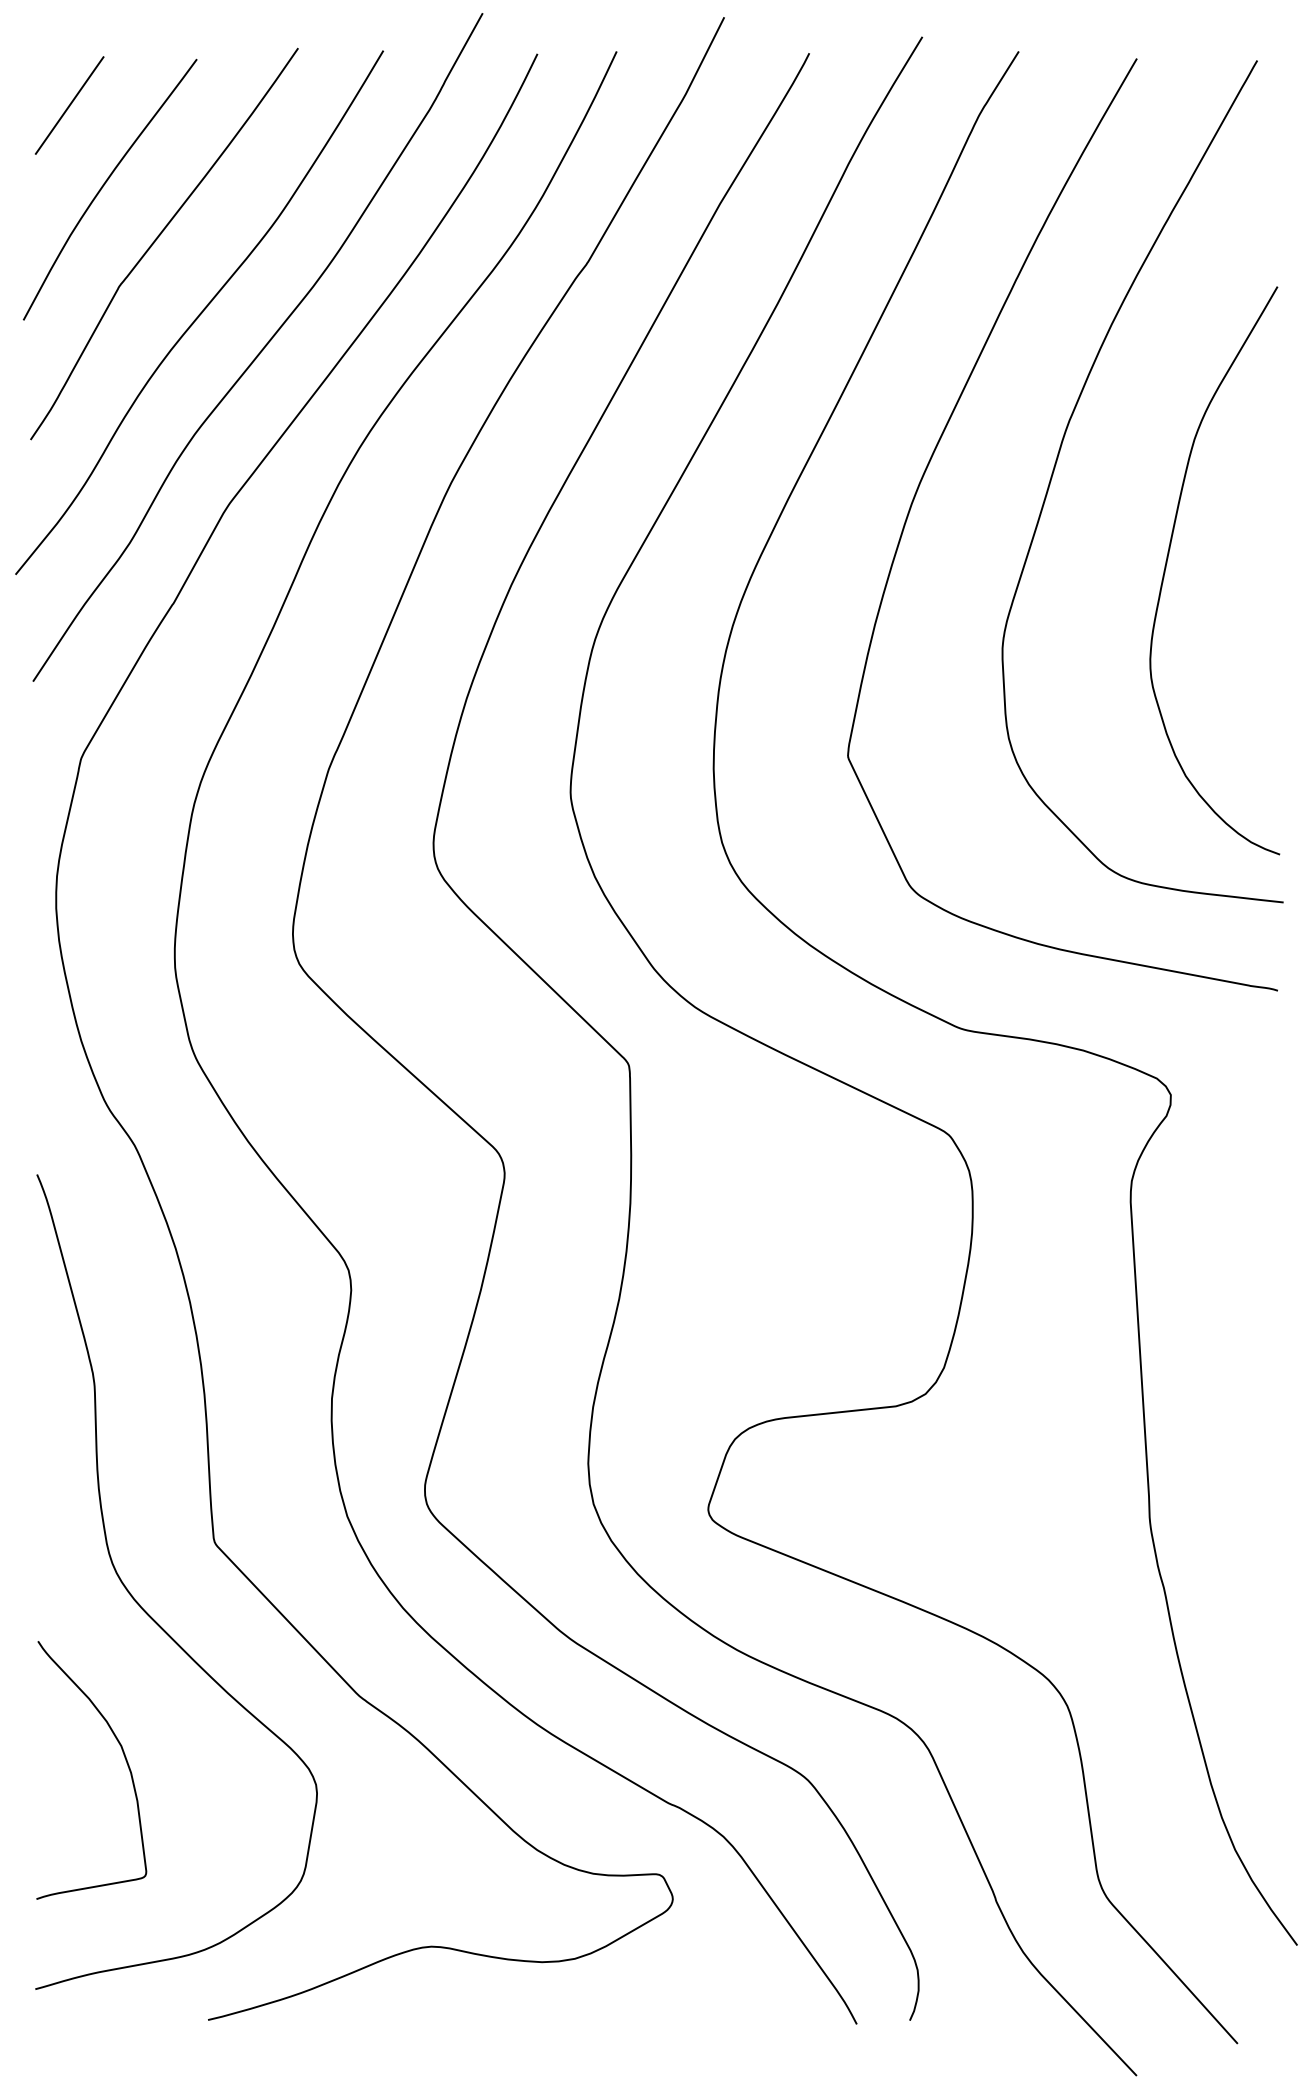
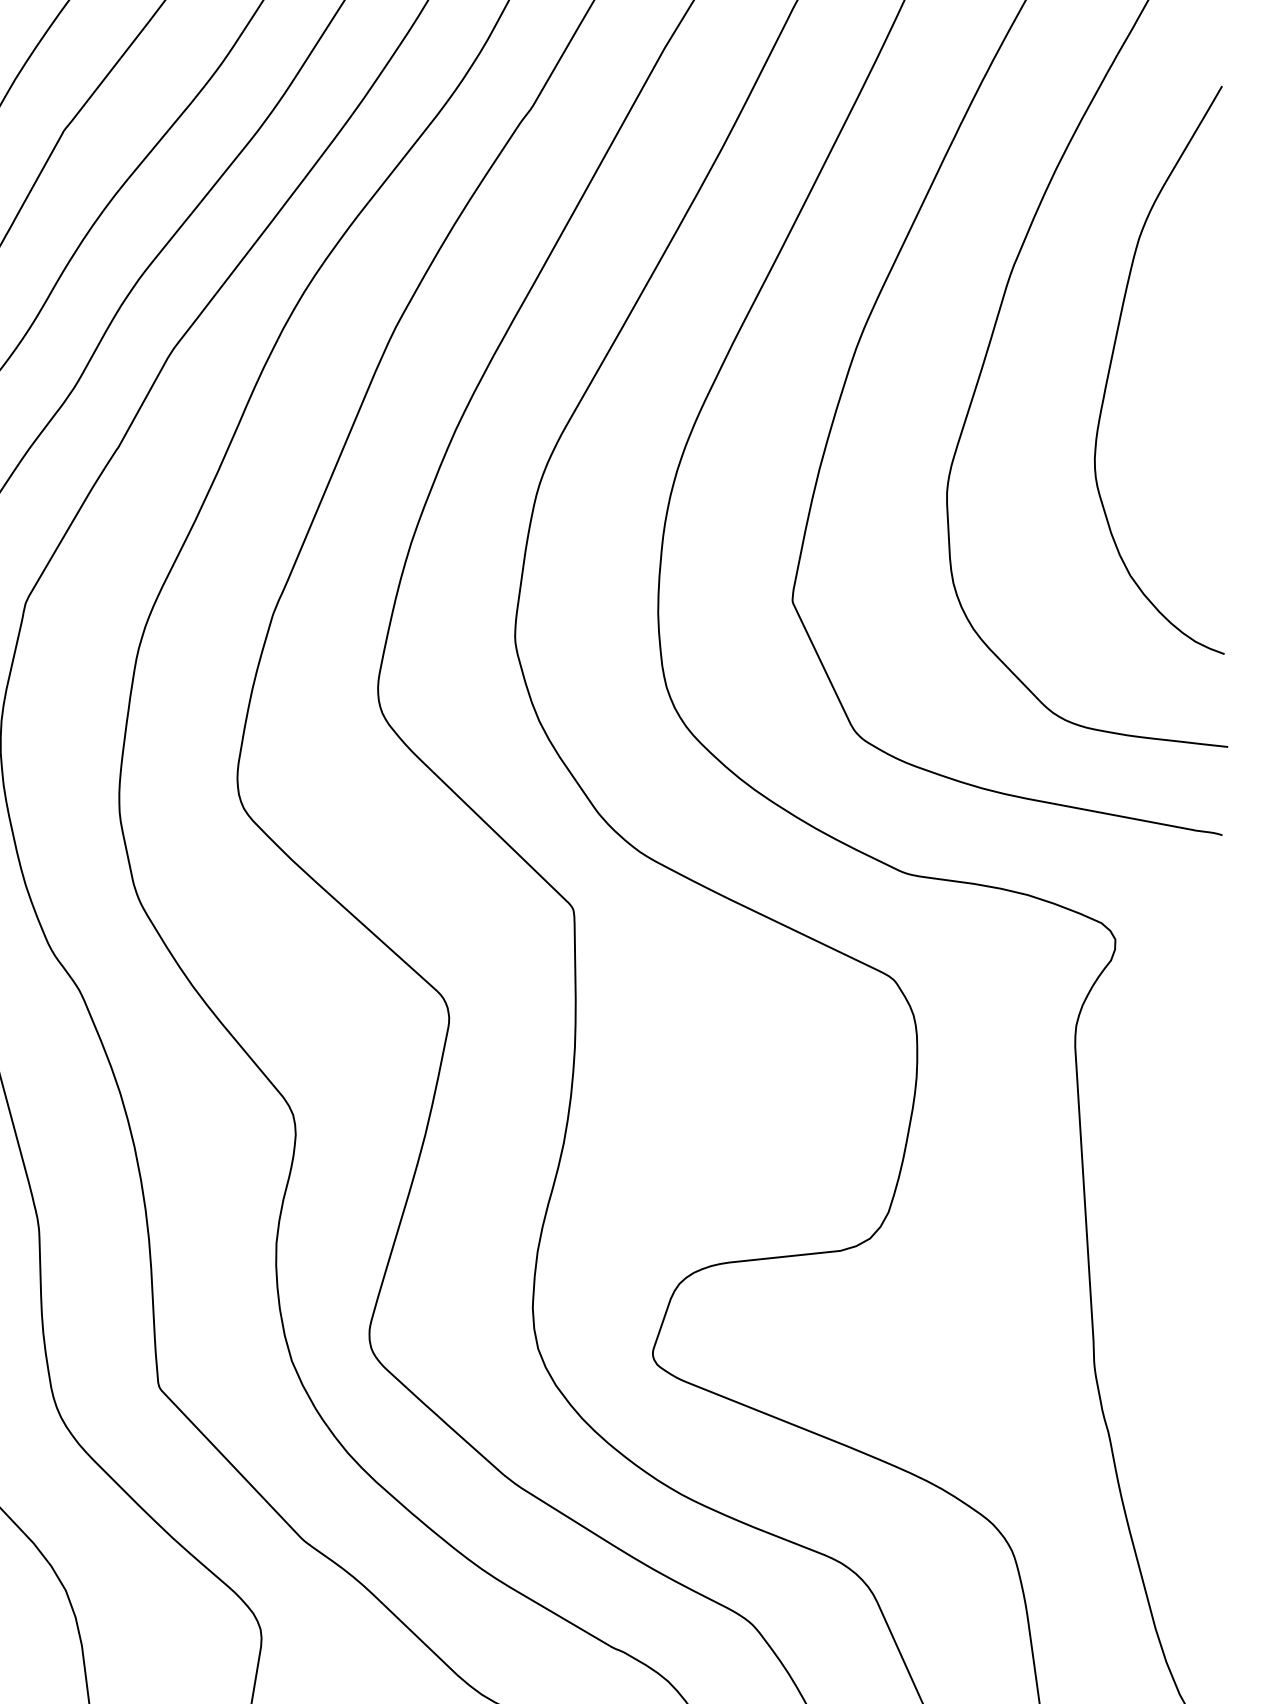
curve: (1167, 563) -> (1112, 363), moved

